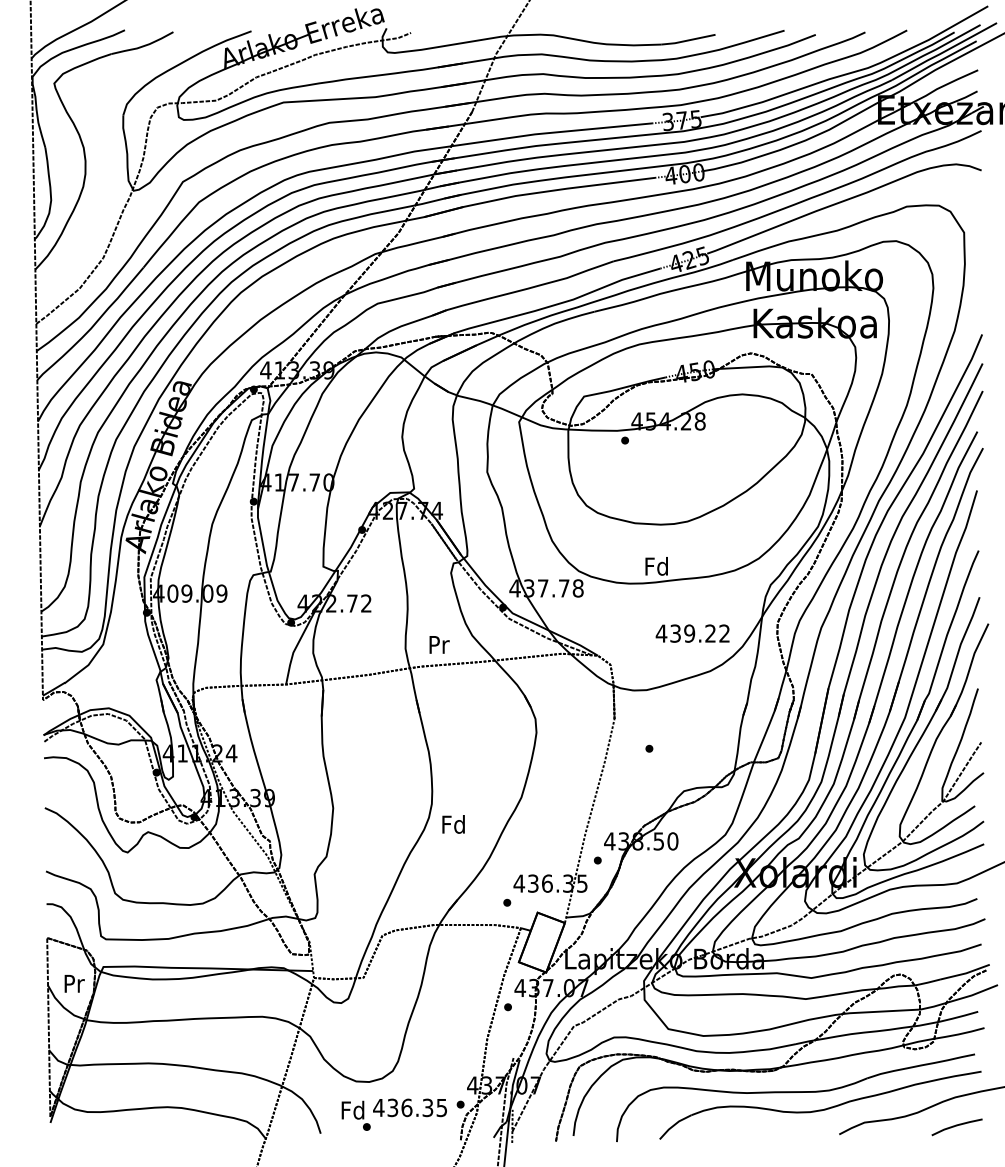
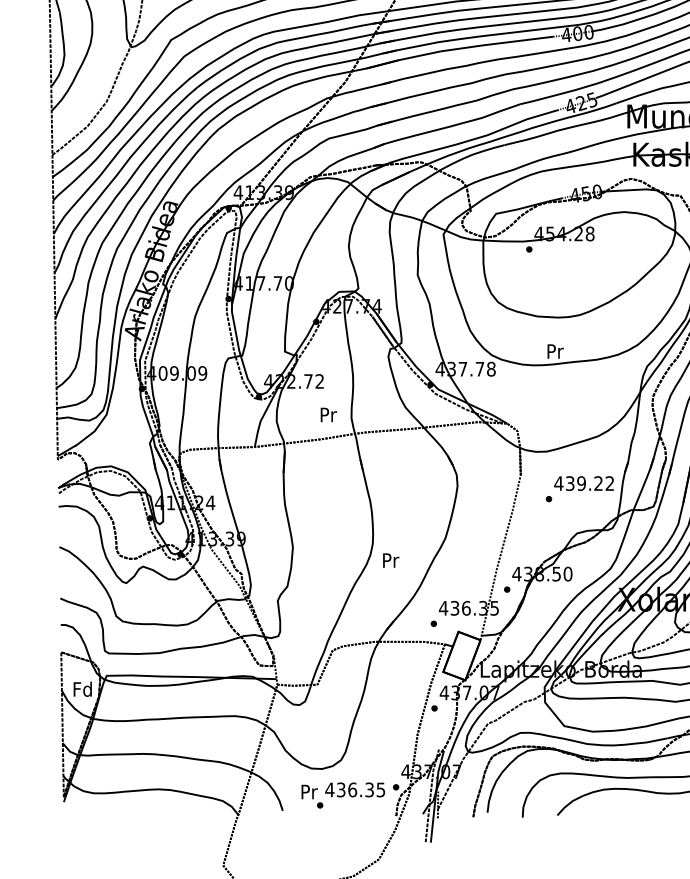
text: (656, 566) -> (554, 351), Fd -> Pr
text: (692, 633) -> (583, 483), moved
text: (439, 644) -> (328, 414), moved
text: (453, 824) -> (390, 560), Fd -> Pr
text: (73, 983) -> (82, 689), Pr -> Fd
text: (352, 1109) -> (308, 791), Fd -> Pr

